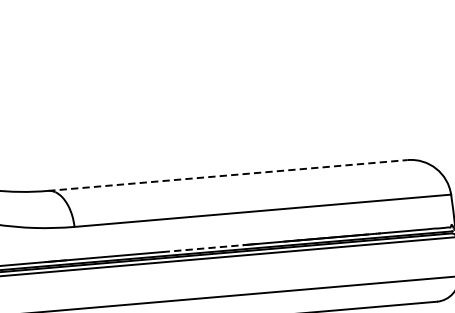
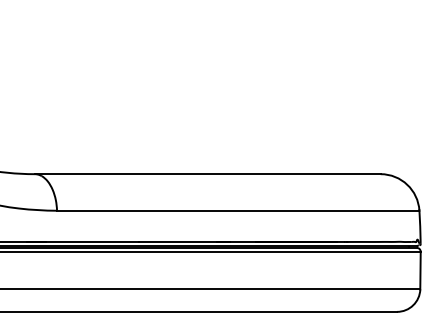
line: (227, 175) -> (207, 174), dashed -> solid
line: (203, 248) -> (178, 241), dashed -> solid

